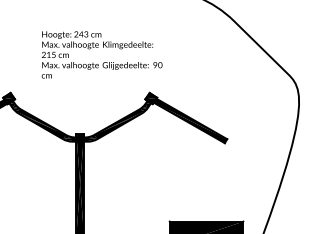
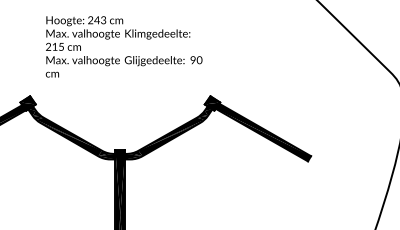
text: (101, 54) -> (123, 46), moved

